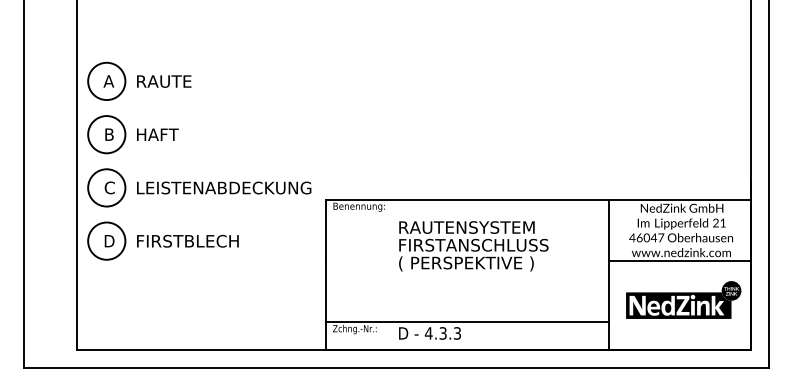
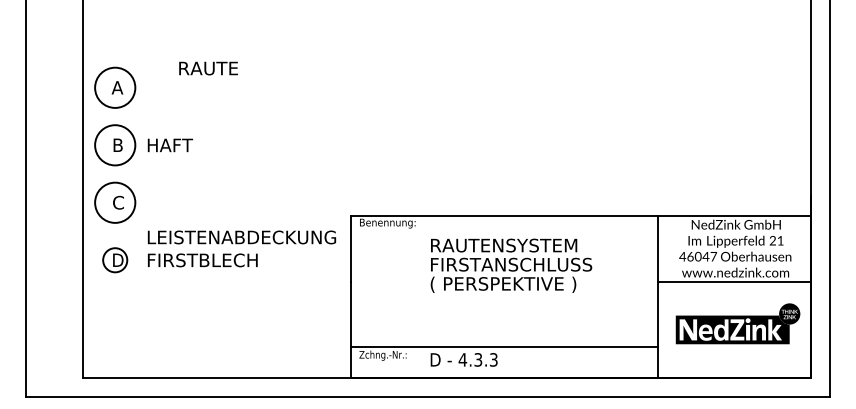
text: (164, 81) -> (208, 68), moved
text: (224, 187) -> (242, 236), moved
circle: (106, 240) -> (114, 259), size x0.6

